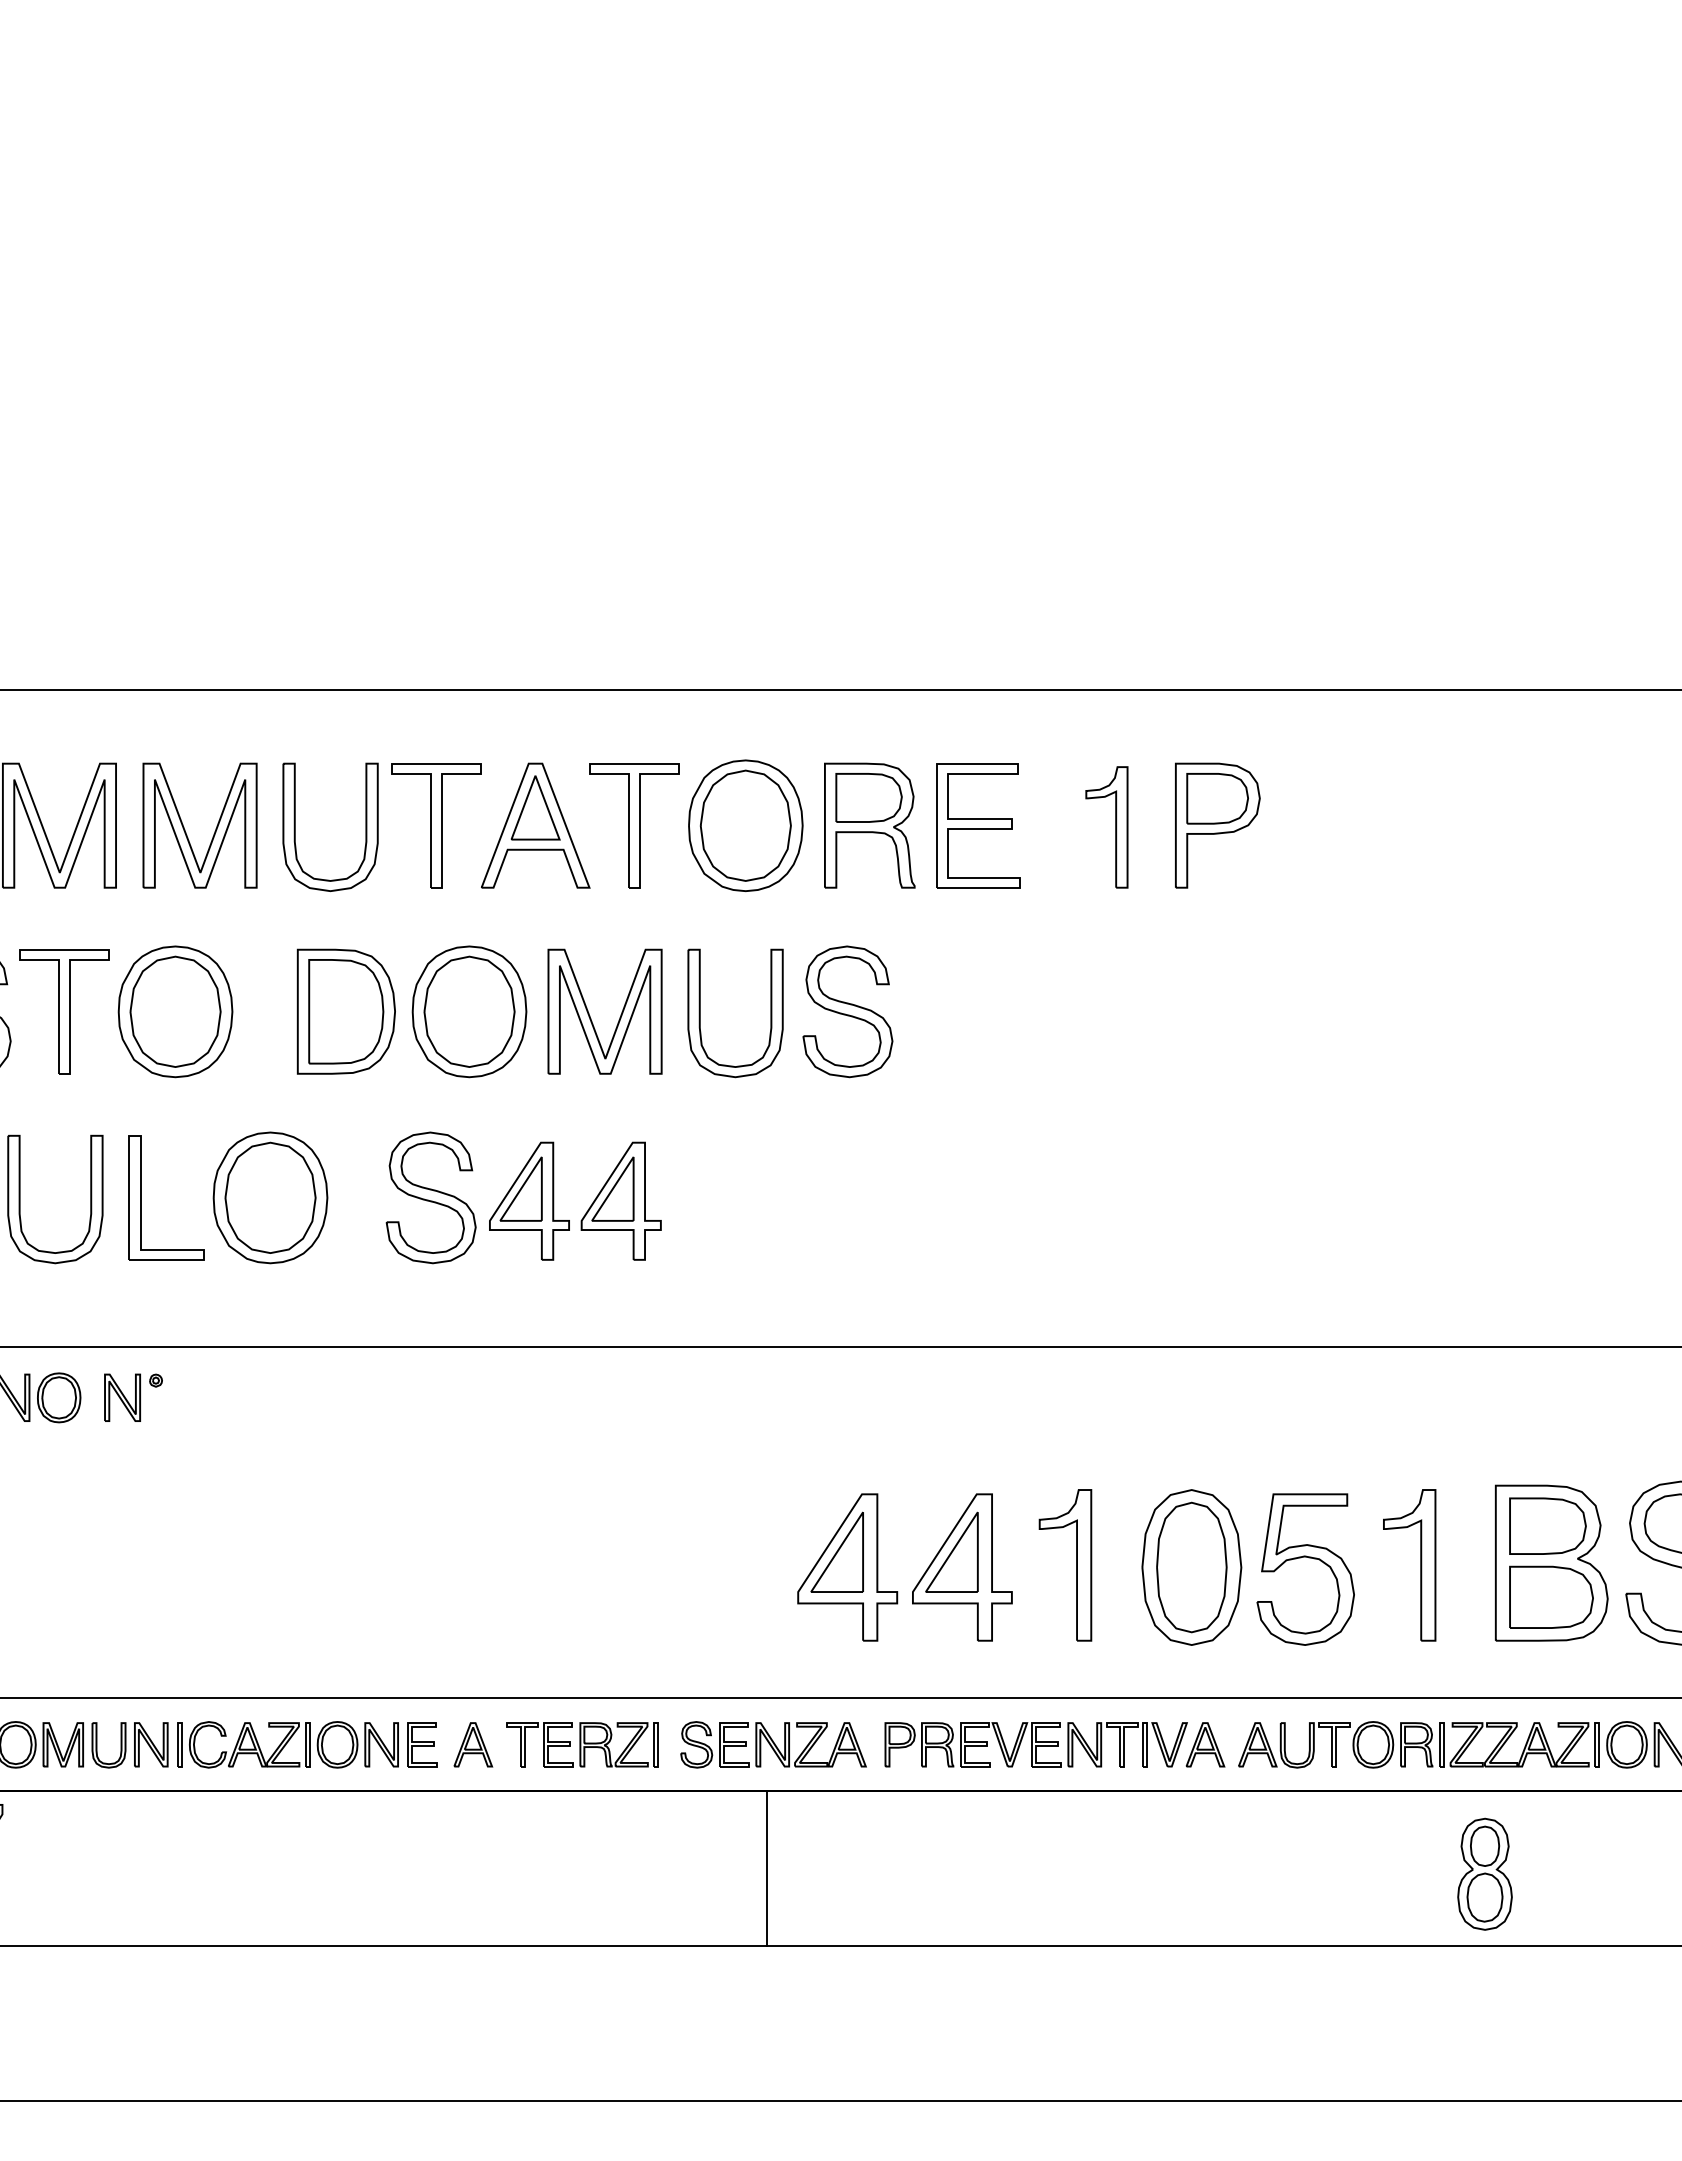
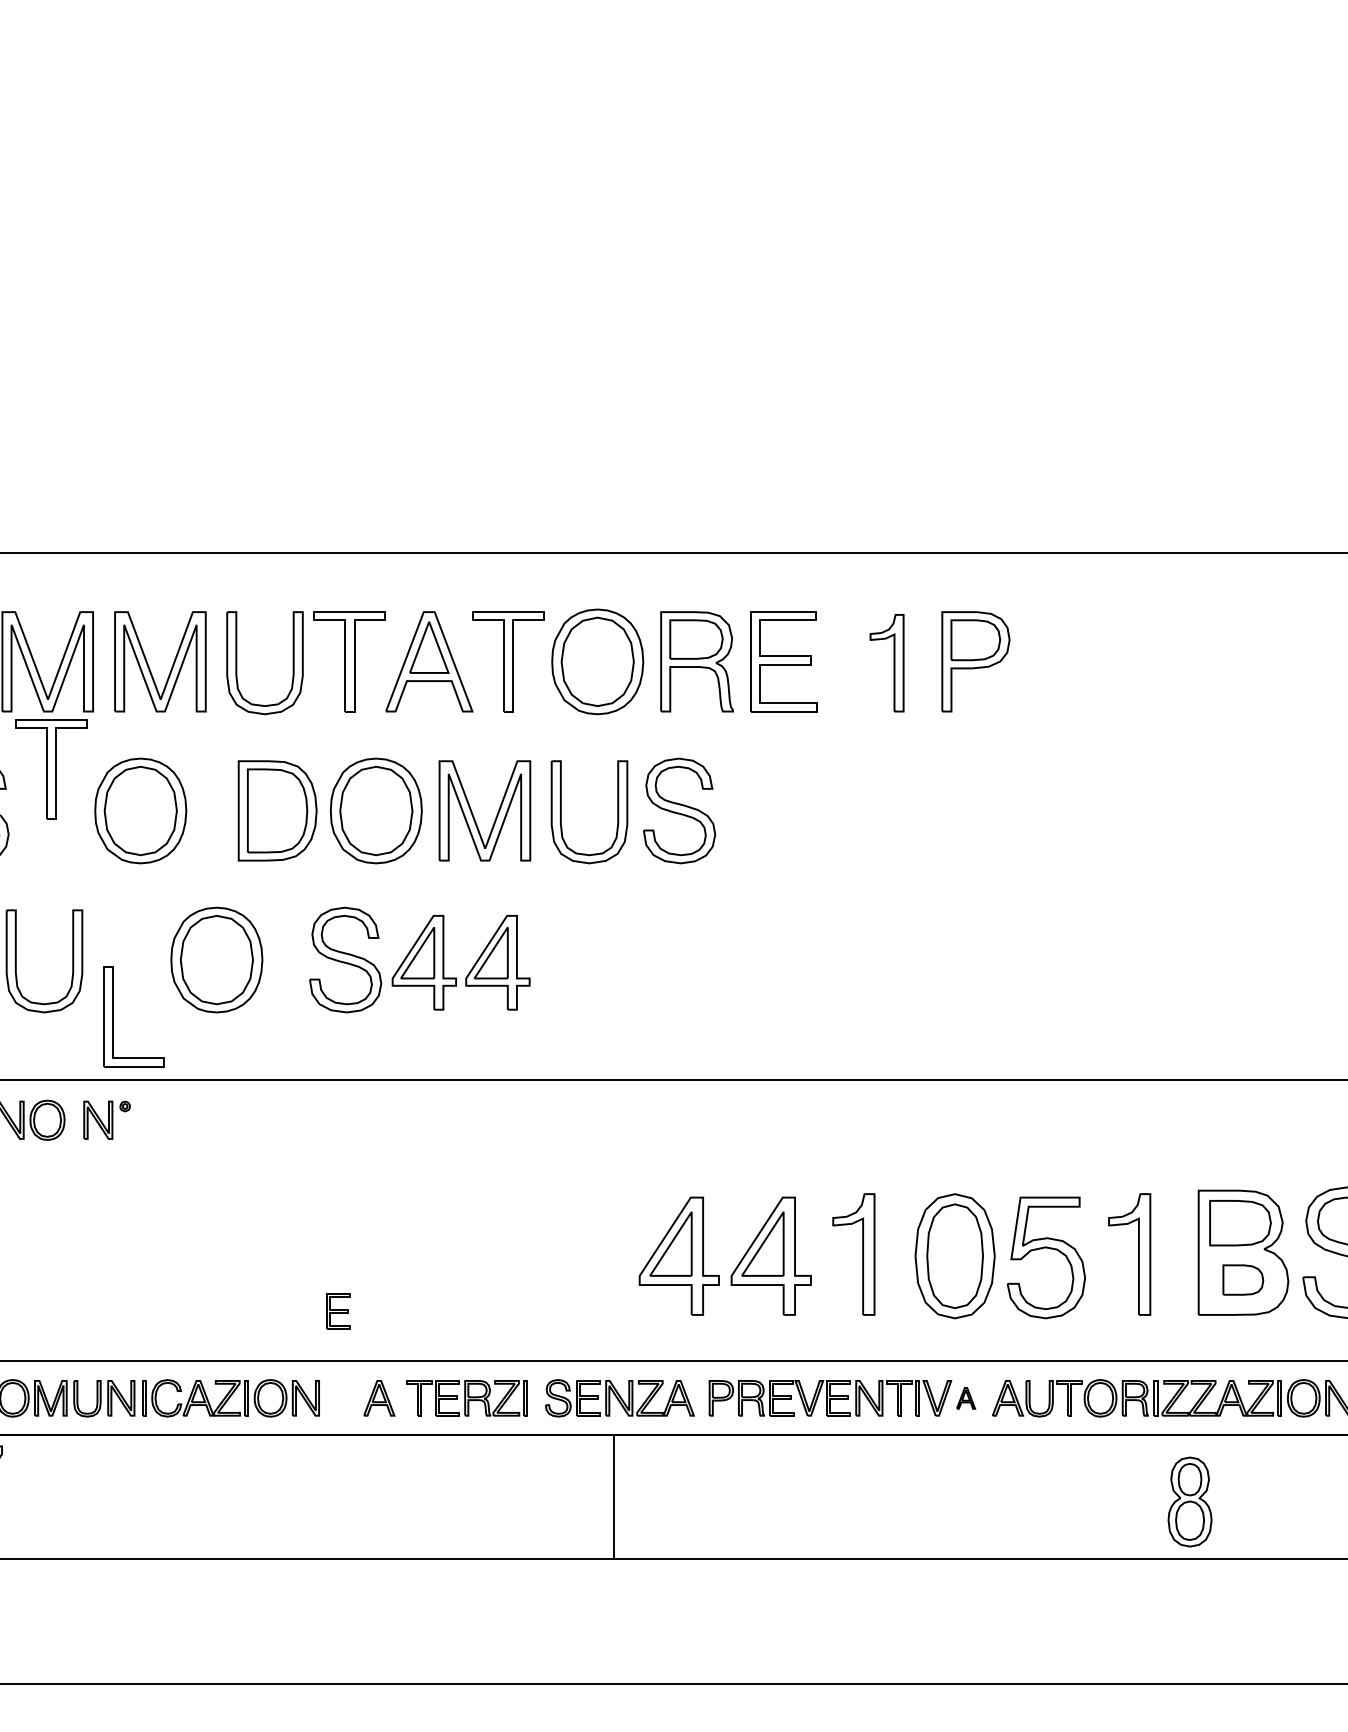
part: (64, 1011) -> (51, 769), moved
part: (141, 1197) -> (113, 1016), moved
part: (1551, 1596) -> (1243, 1279), size x0.6
part: (422, 1744) -> (338, 1311), moved
part: (1205, 1744) -> (966, 1398), size x0.6

